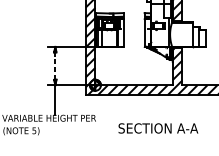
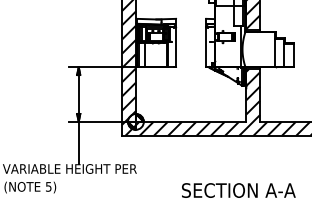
line: (55, 66) -> (78, 94), dashed -> solid
text: (158, 128) -> (238, 190), moved

